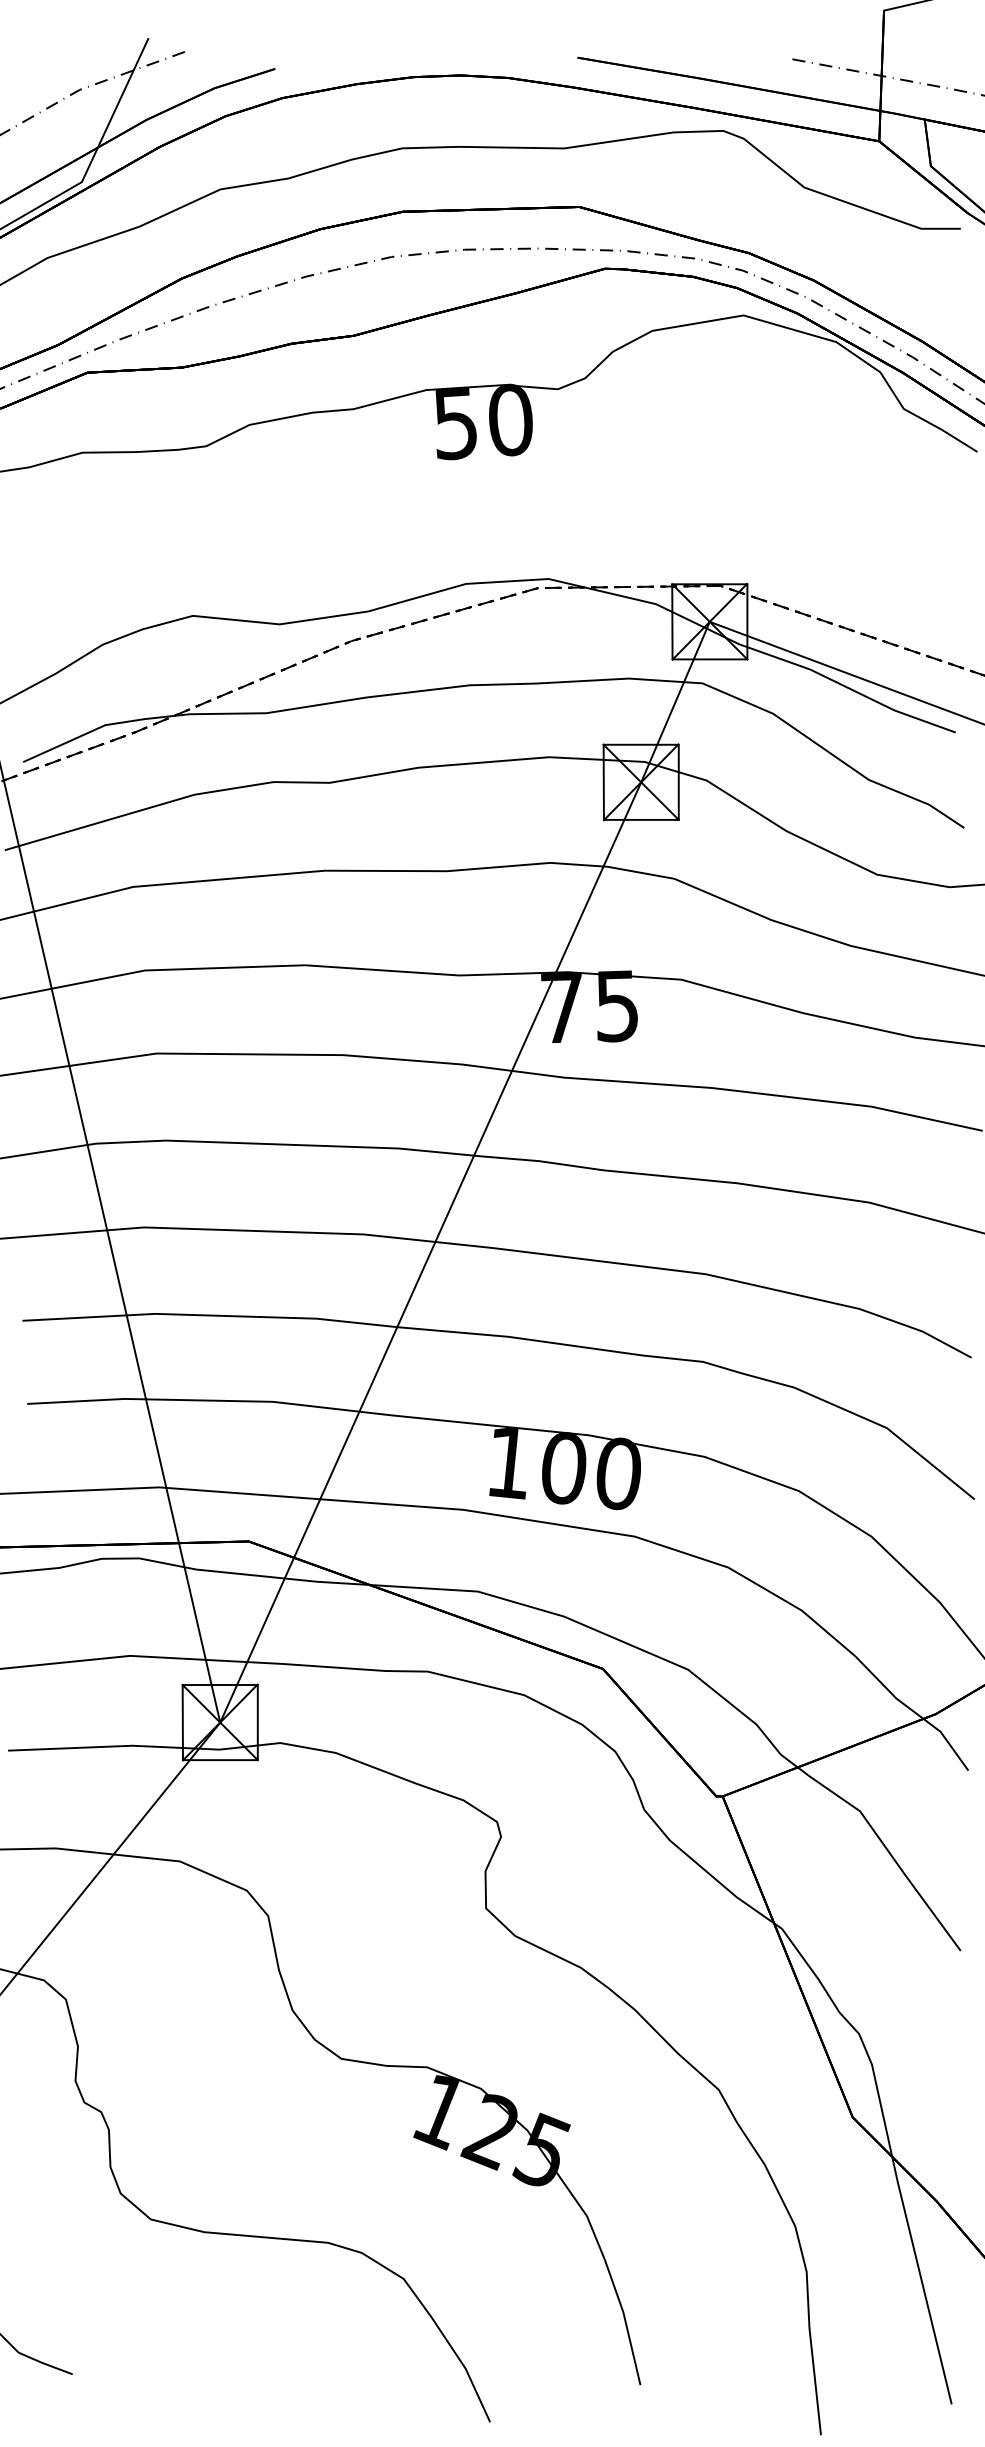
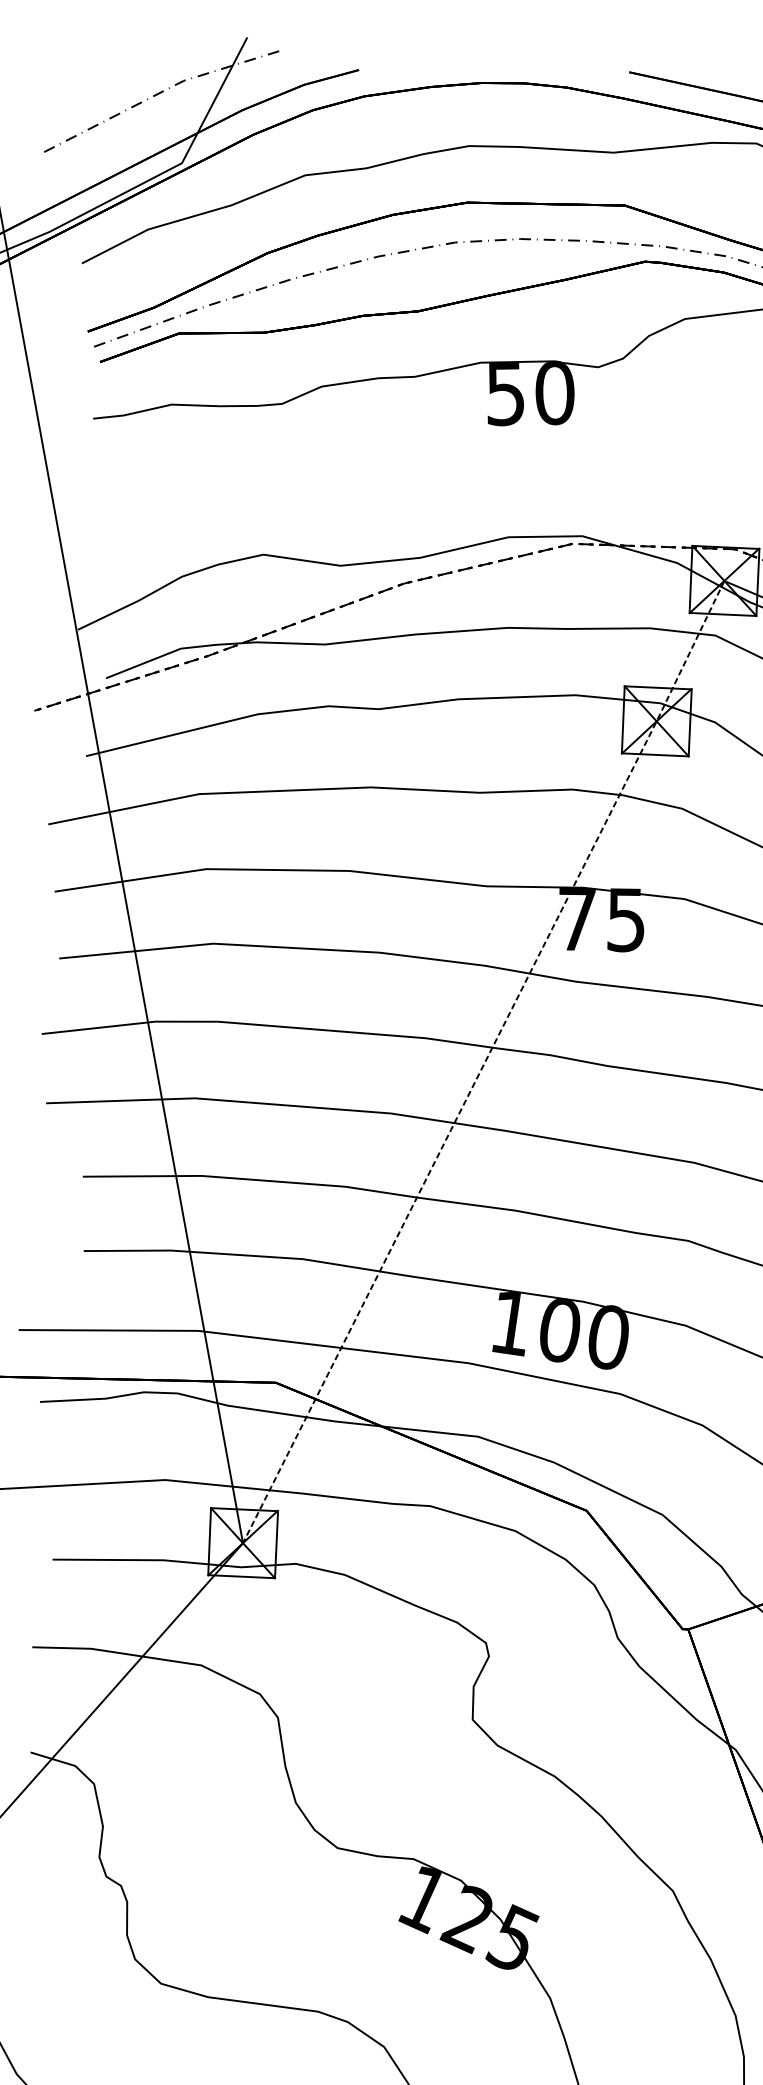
line: (466, 1172) -> (485, 1062), solid -> dashed

